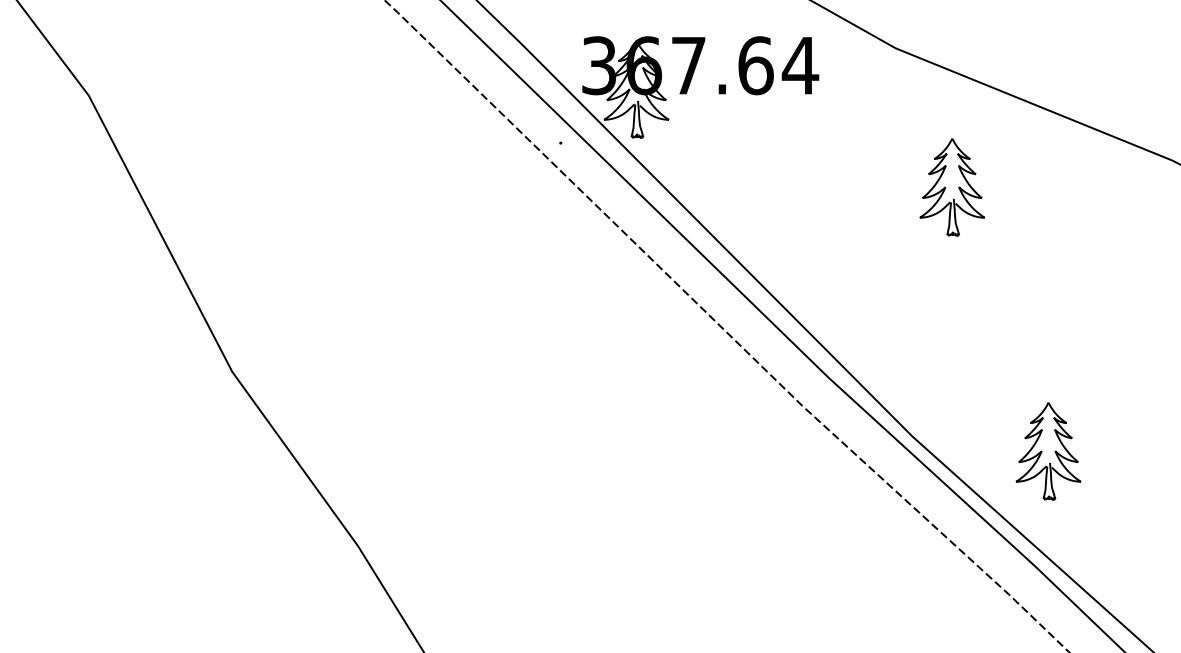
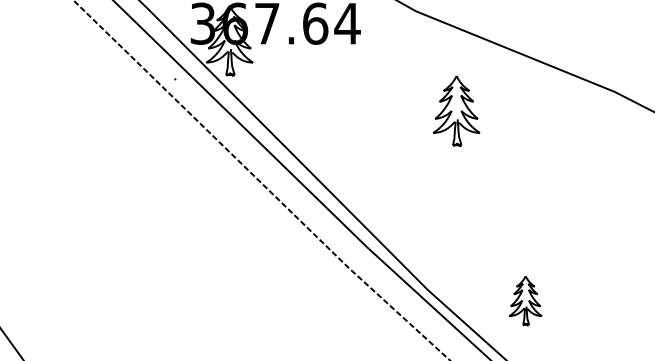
part: (1048, 451) -> (525, 300), size x0.7

